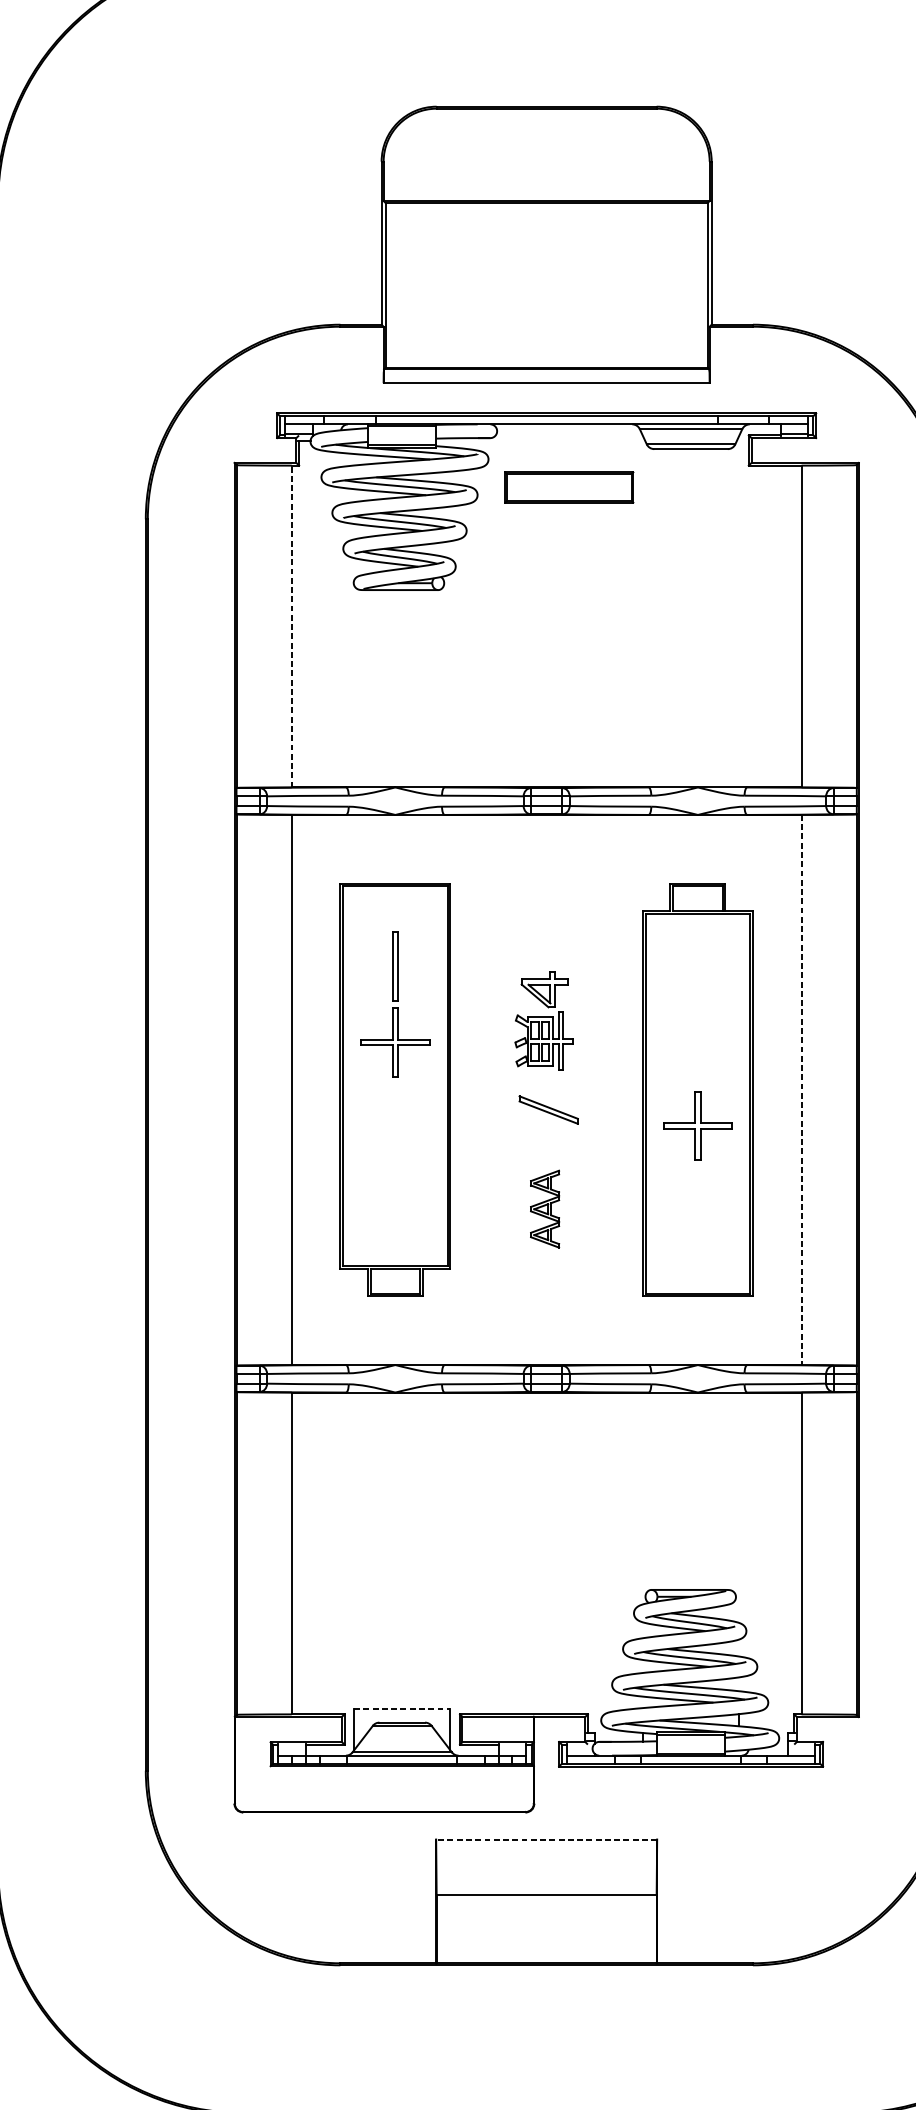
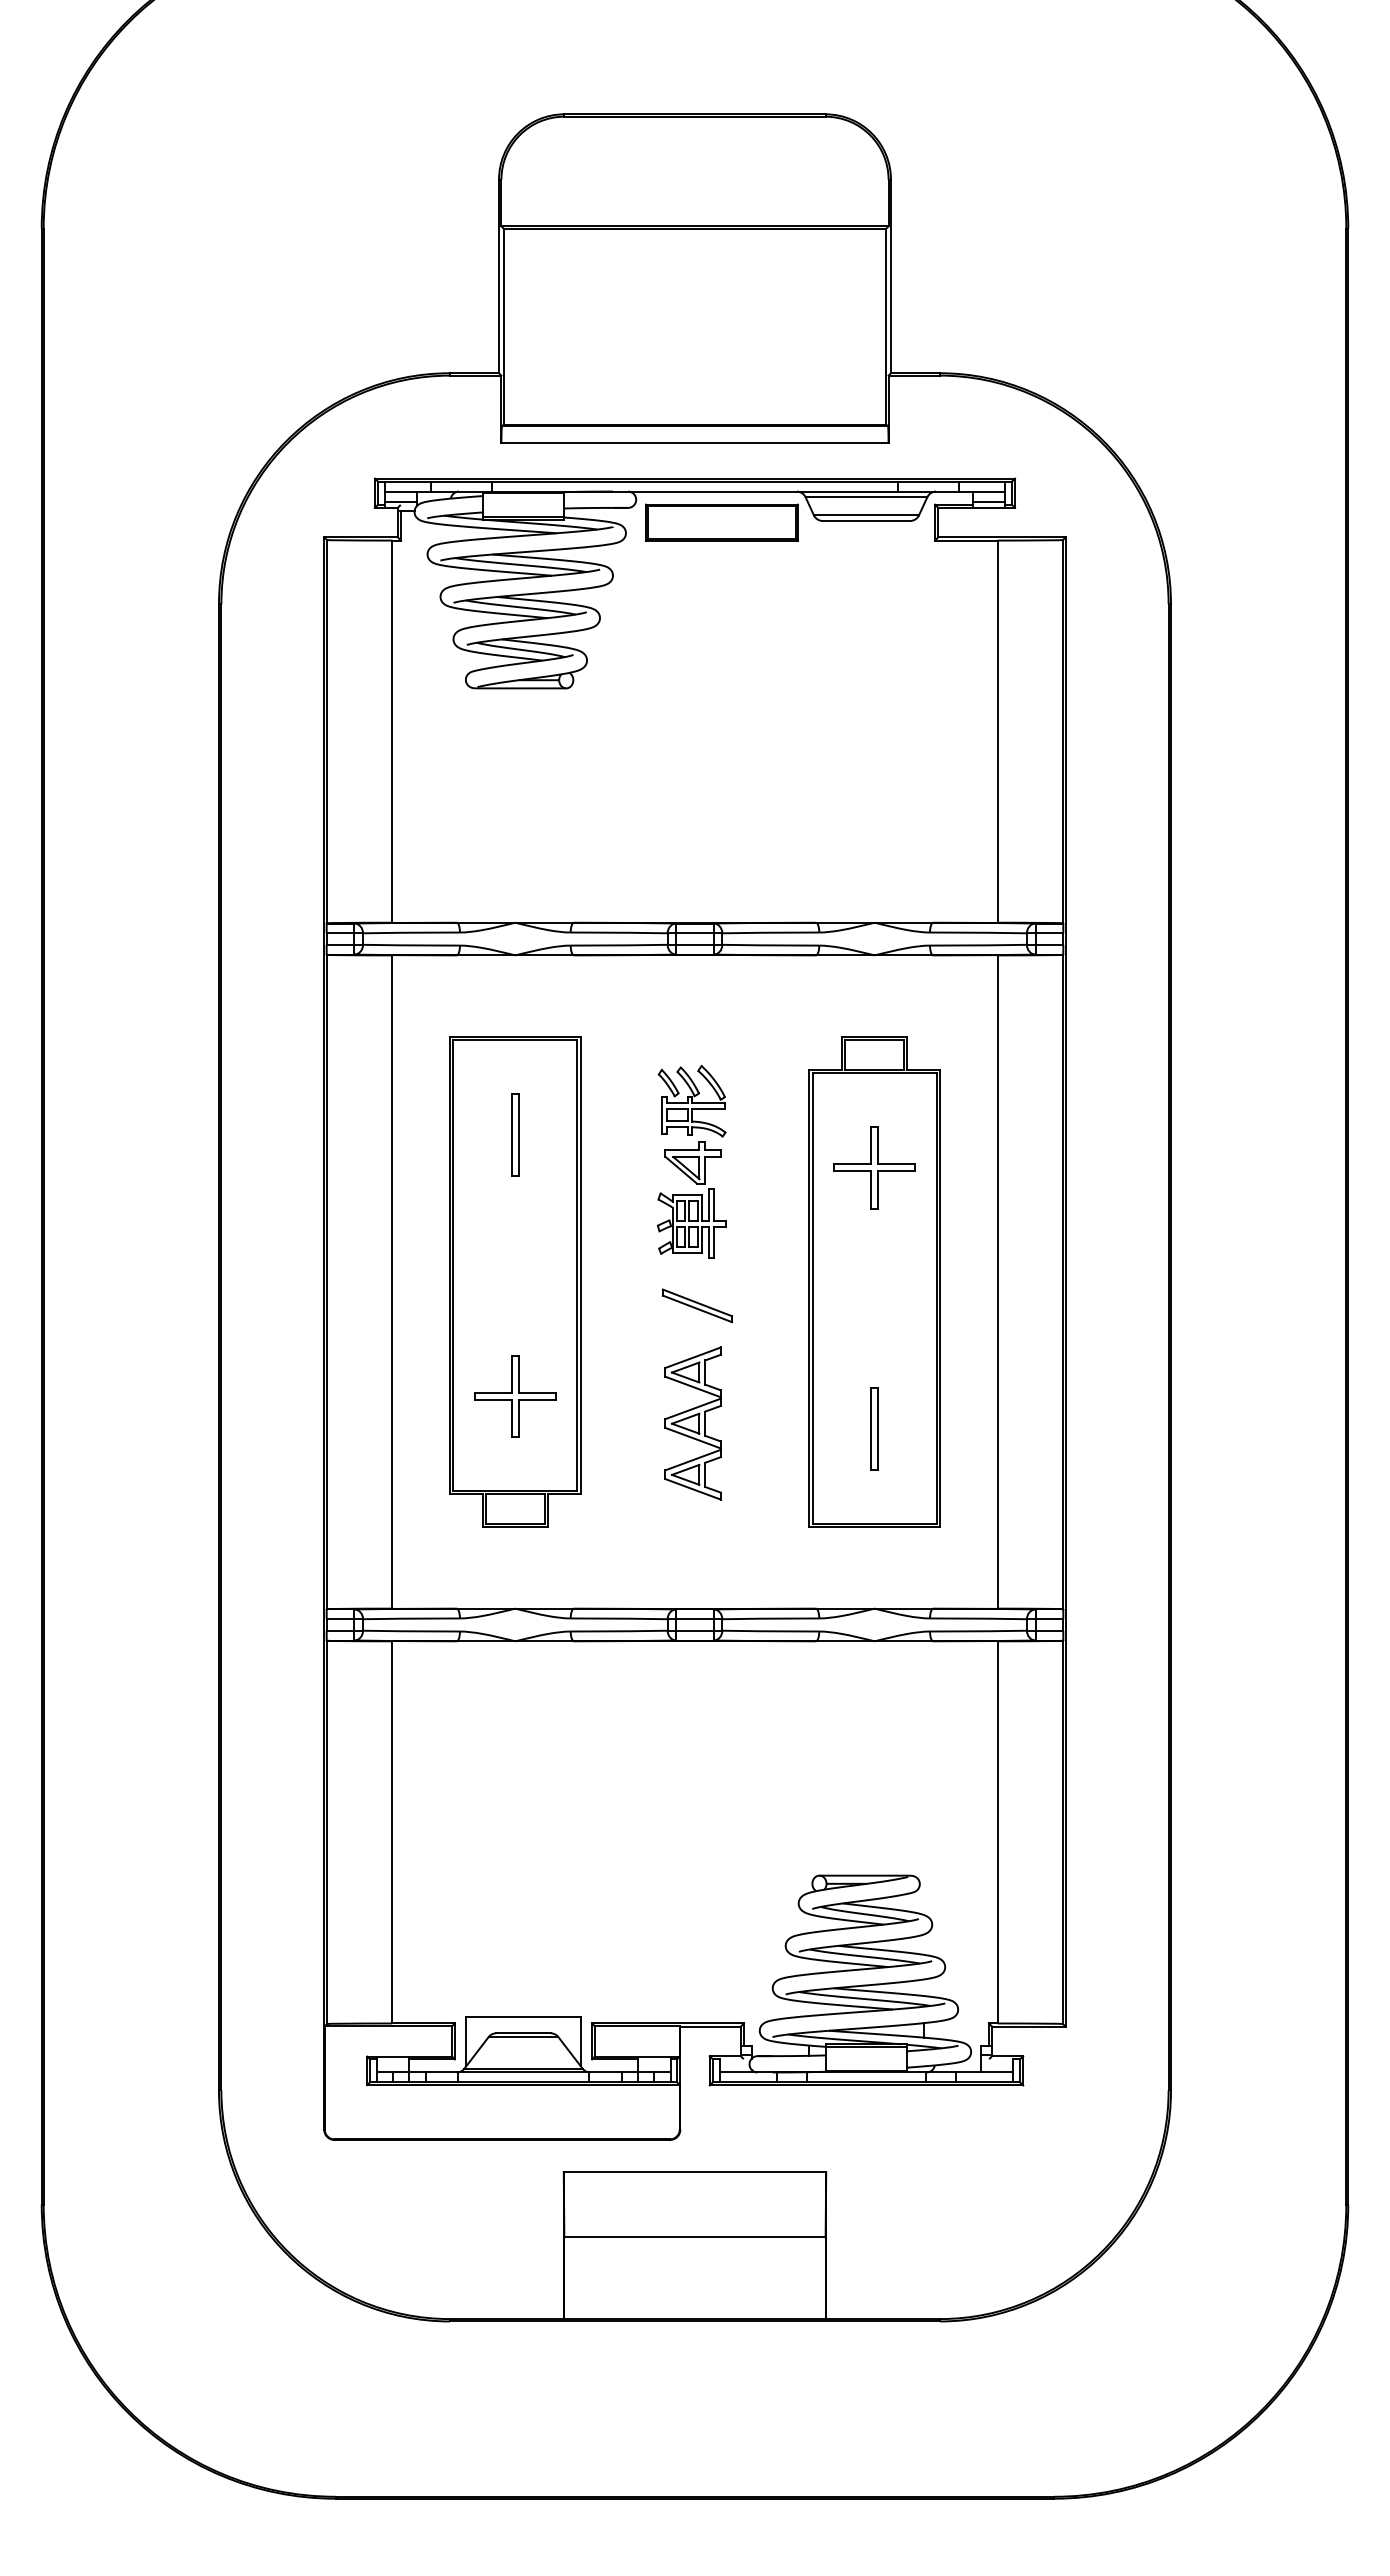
part: (568, 487) -> (721, 522), moved
line: (291, 626) -> (392, 731), dashed -> solid
part: (543, 937) -> (691, 1101), added
part: (395, 1042) -> (515, 1396), moved
line: (801, 1090) -> (997, 1282), dashed -> solid
part: (697, 1125) -> (874, 1167), moved
part: (544, 1209) -> (692, 1423), size x1.67
part: (697, 1213) -> (874, 1428), added
line: (403, 1708) -> (524, 2016), dashed -> solid
line: (546, 1839) -> (694, 2172), dashed -> solid

